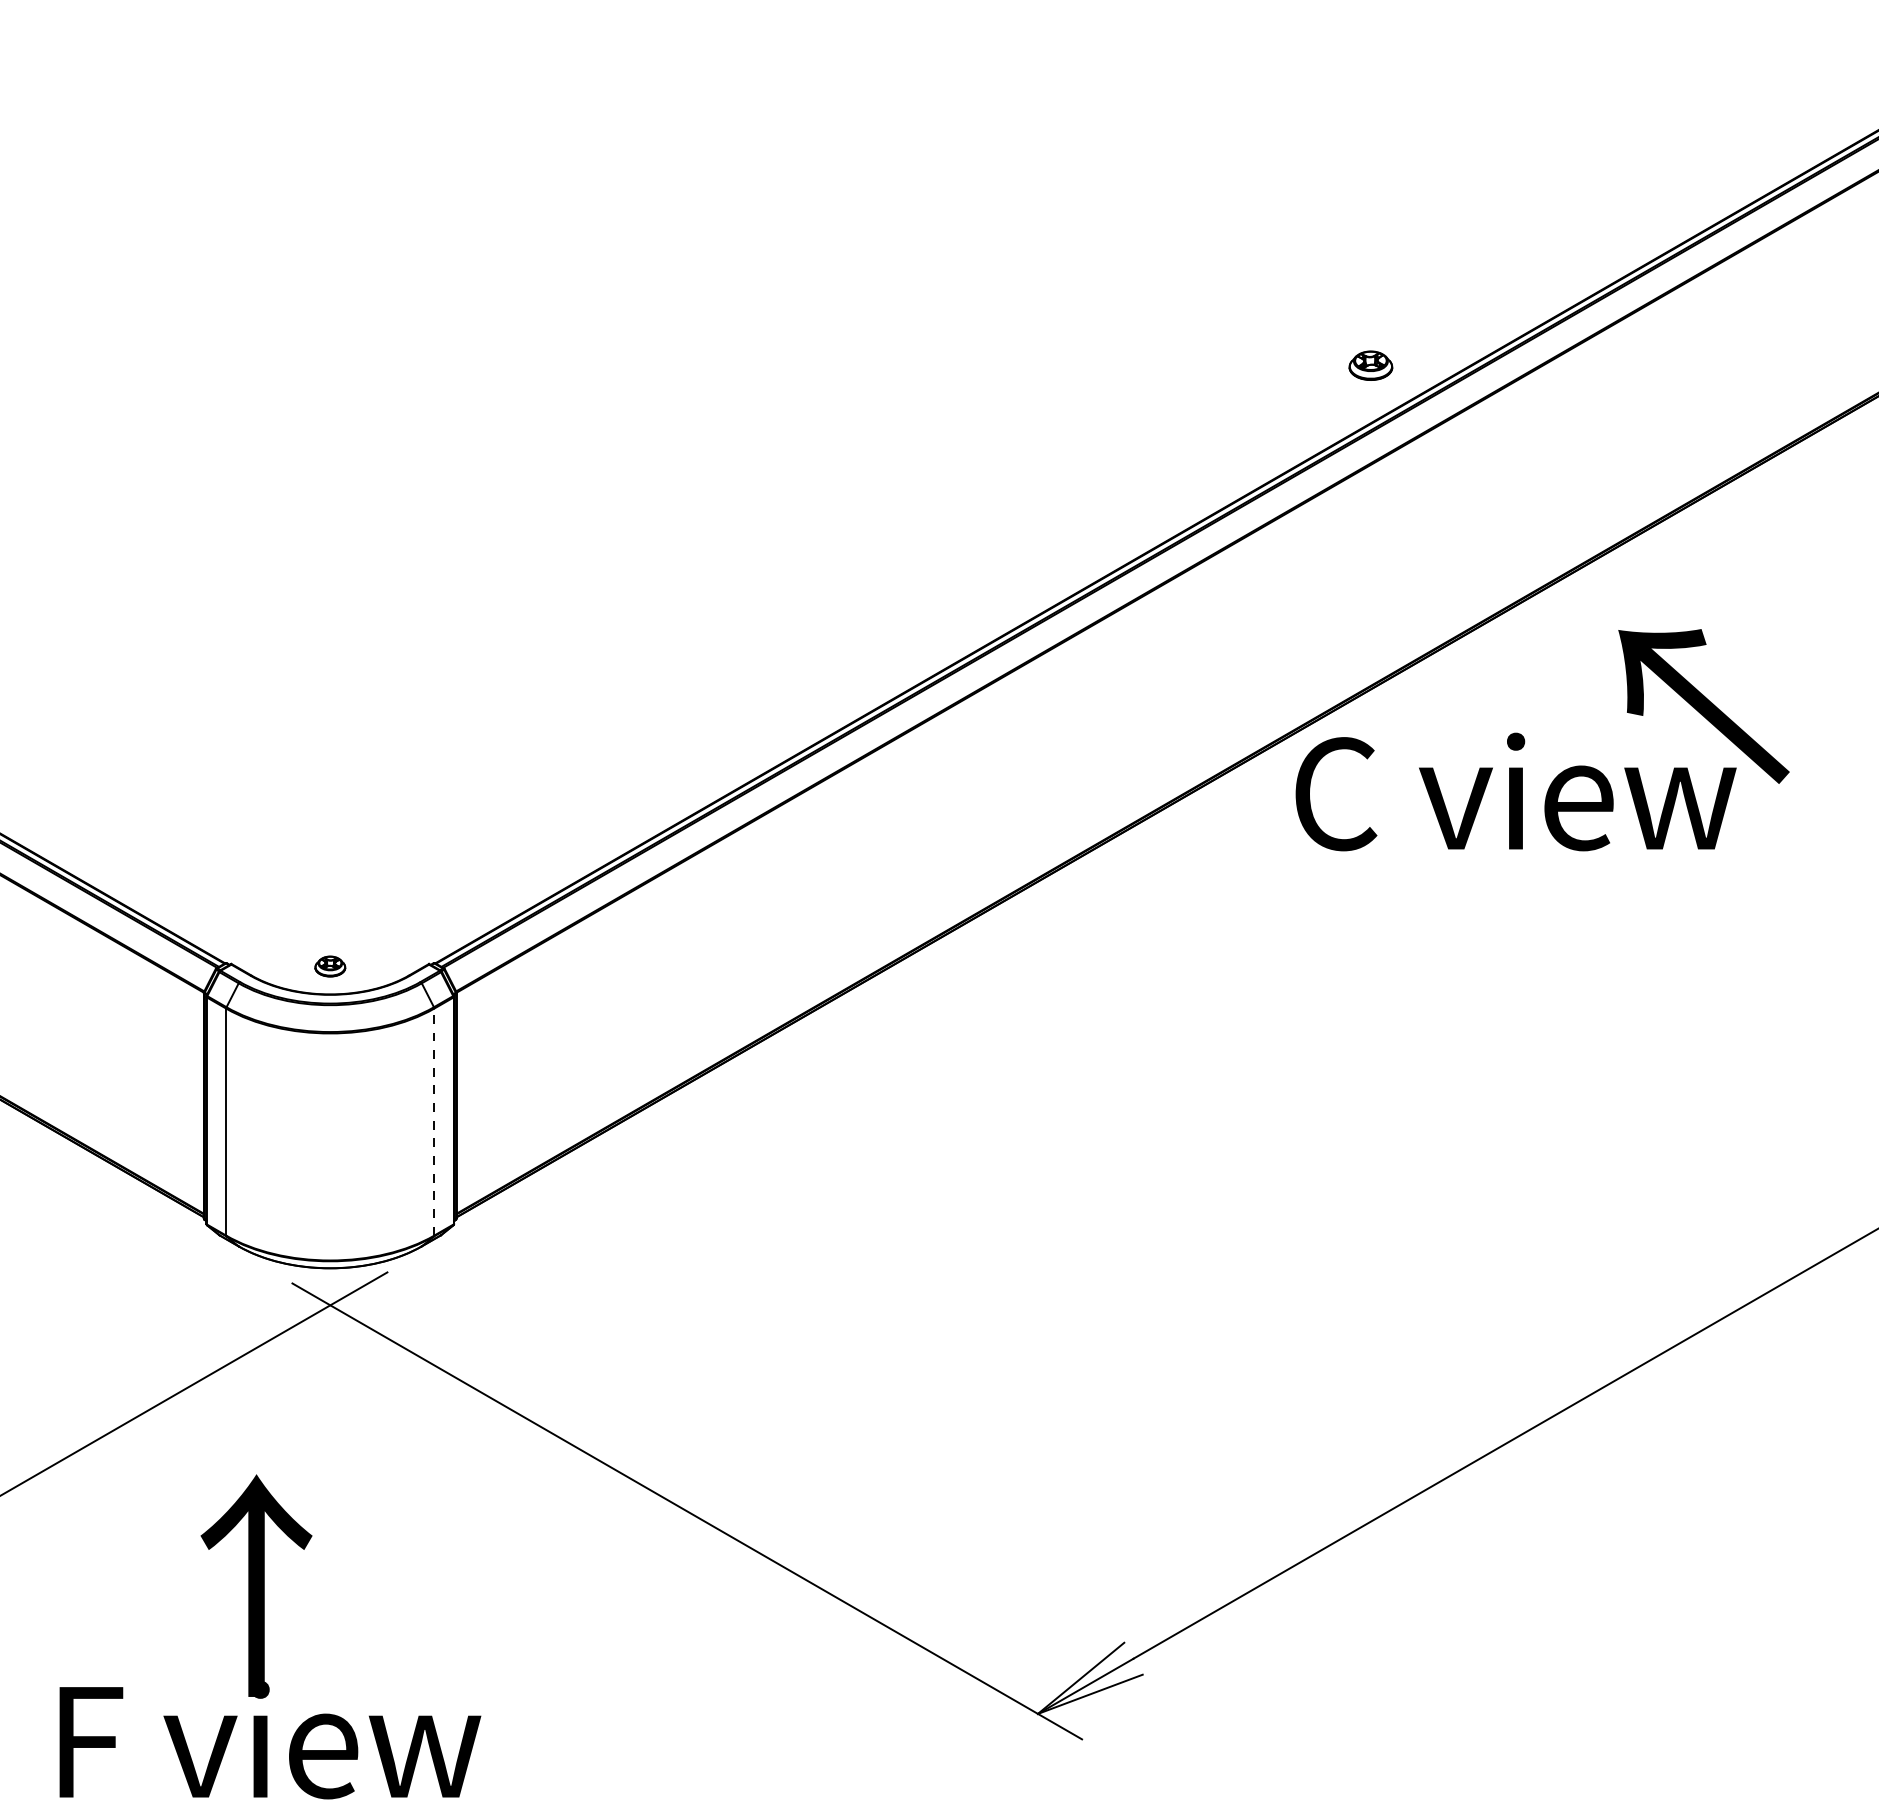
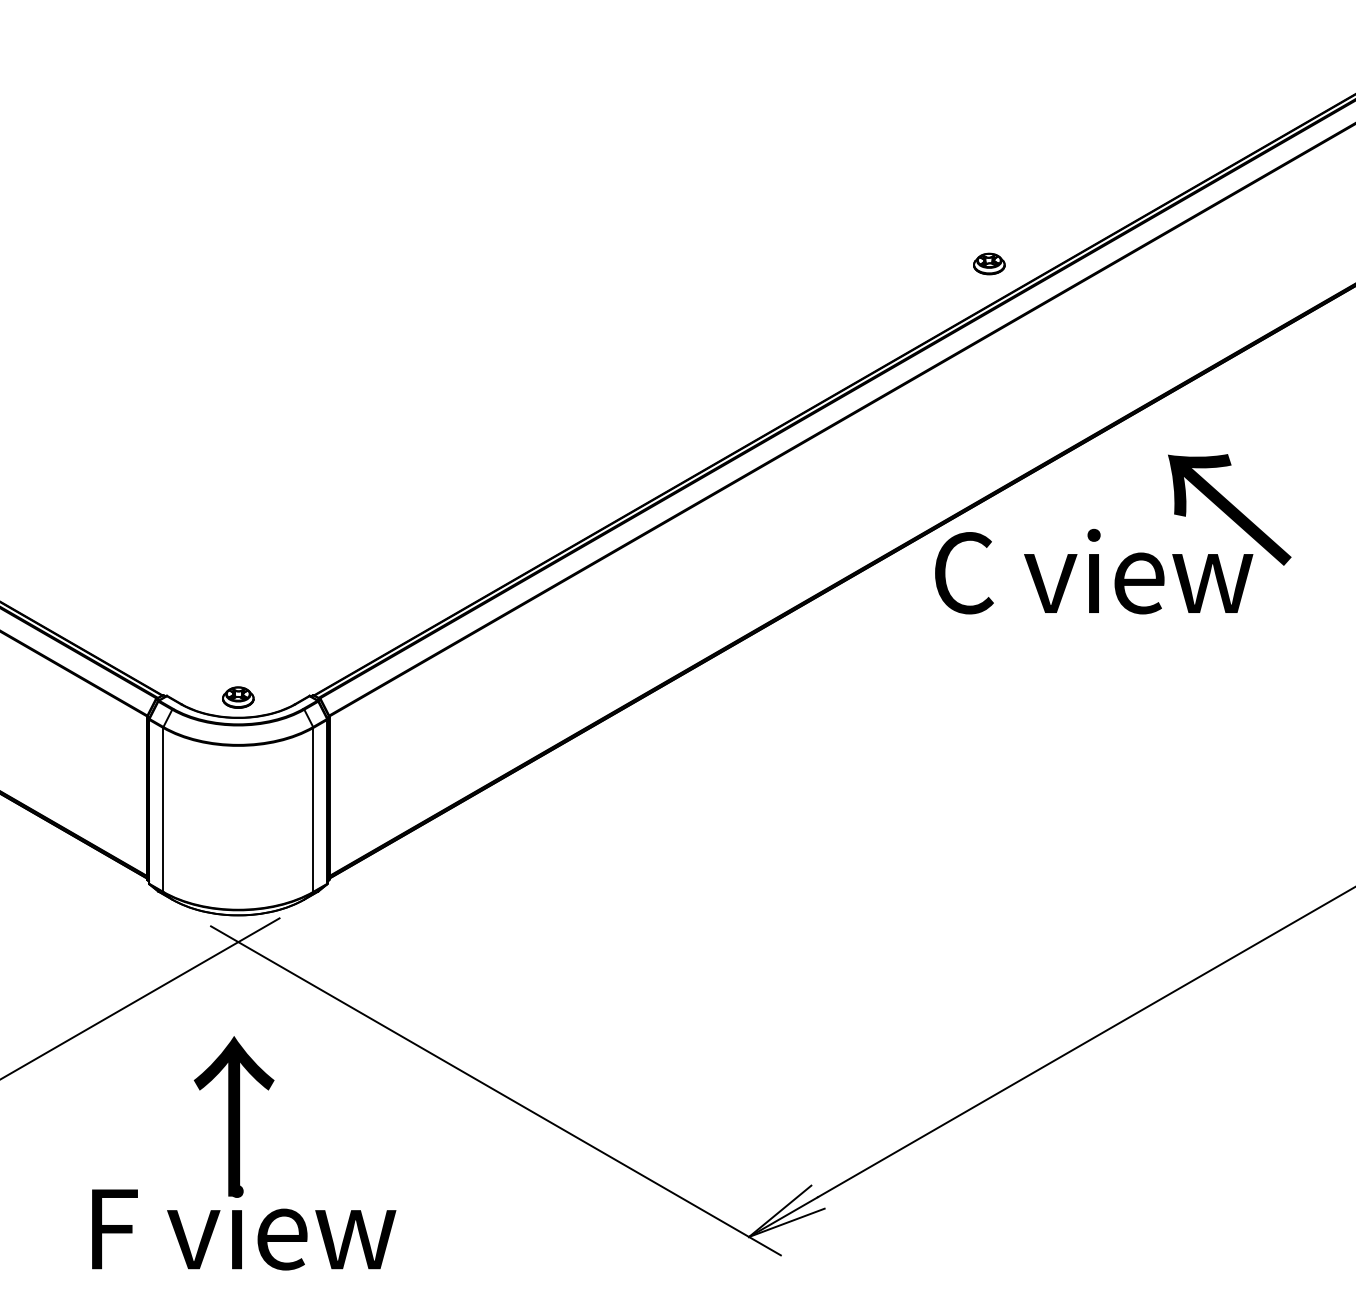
part: (330, 966) -> (238, 697), size x1.43
line: (434, 1122) -> (313, 810), dashed -> solid
text: (270, 1636) -> (244, 1152), moved

